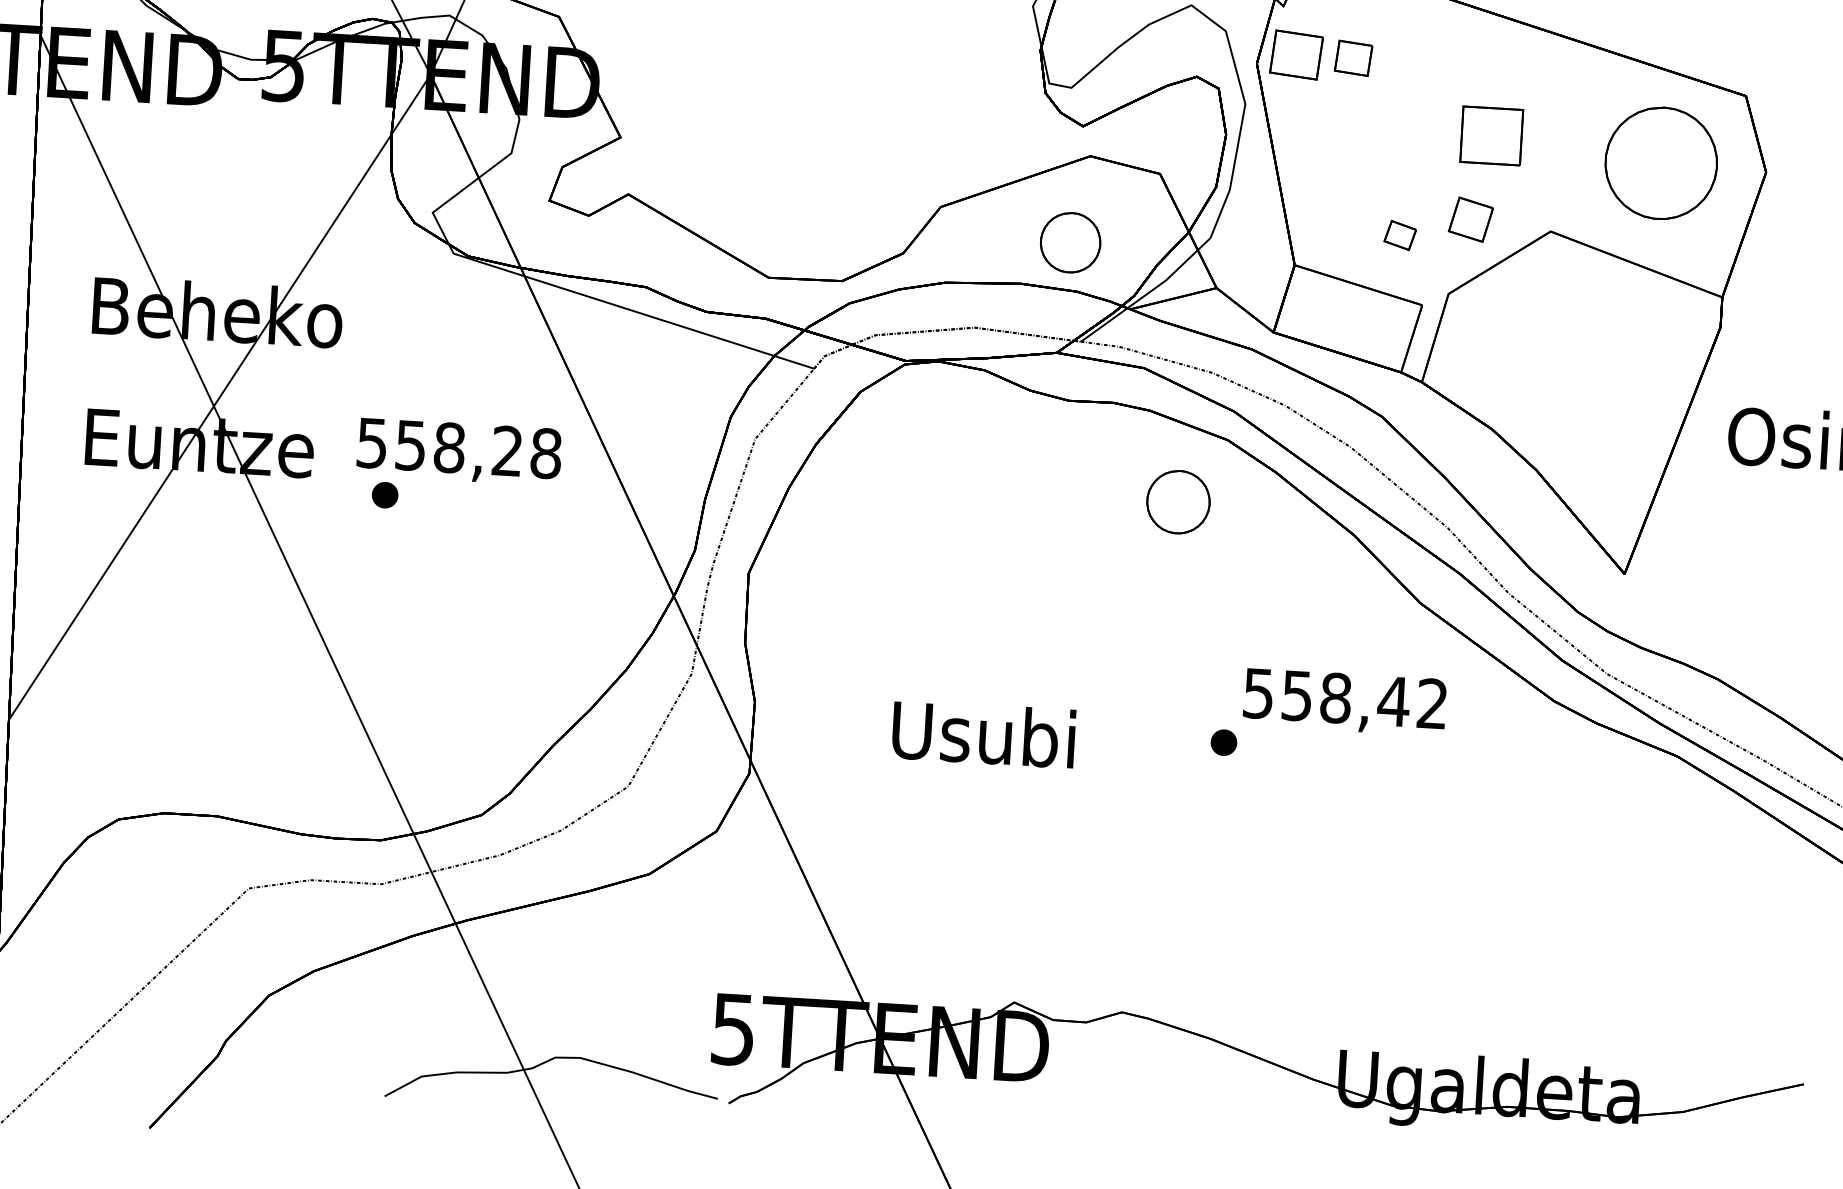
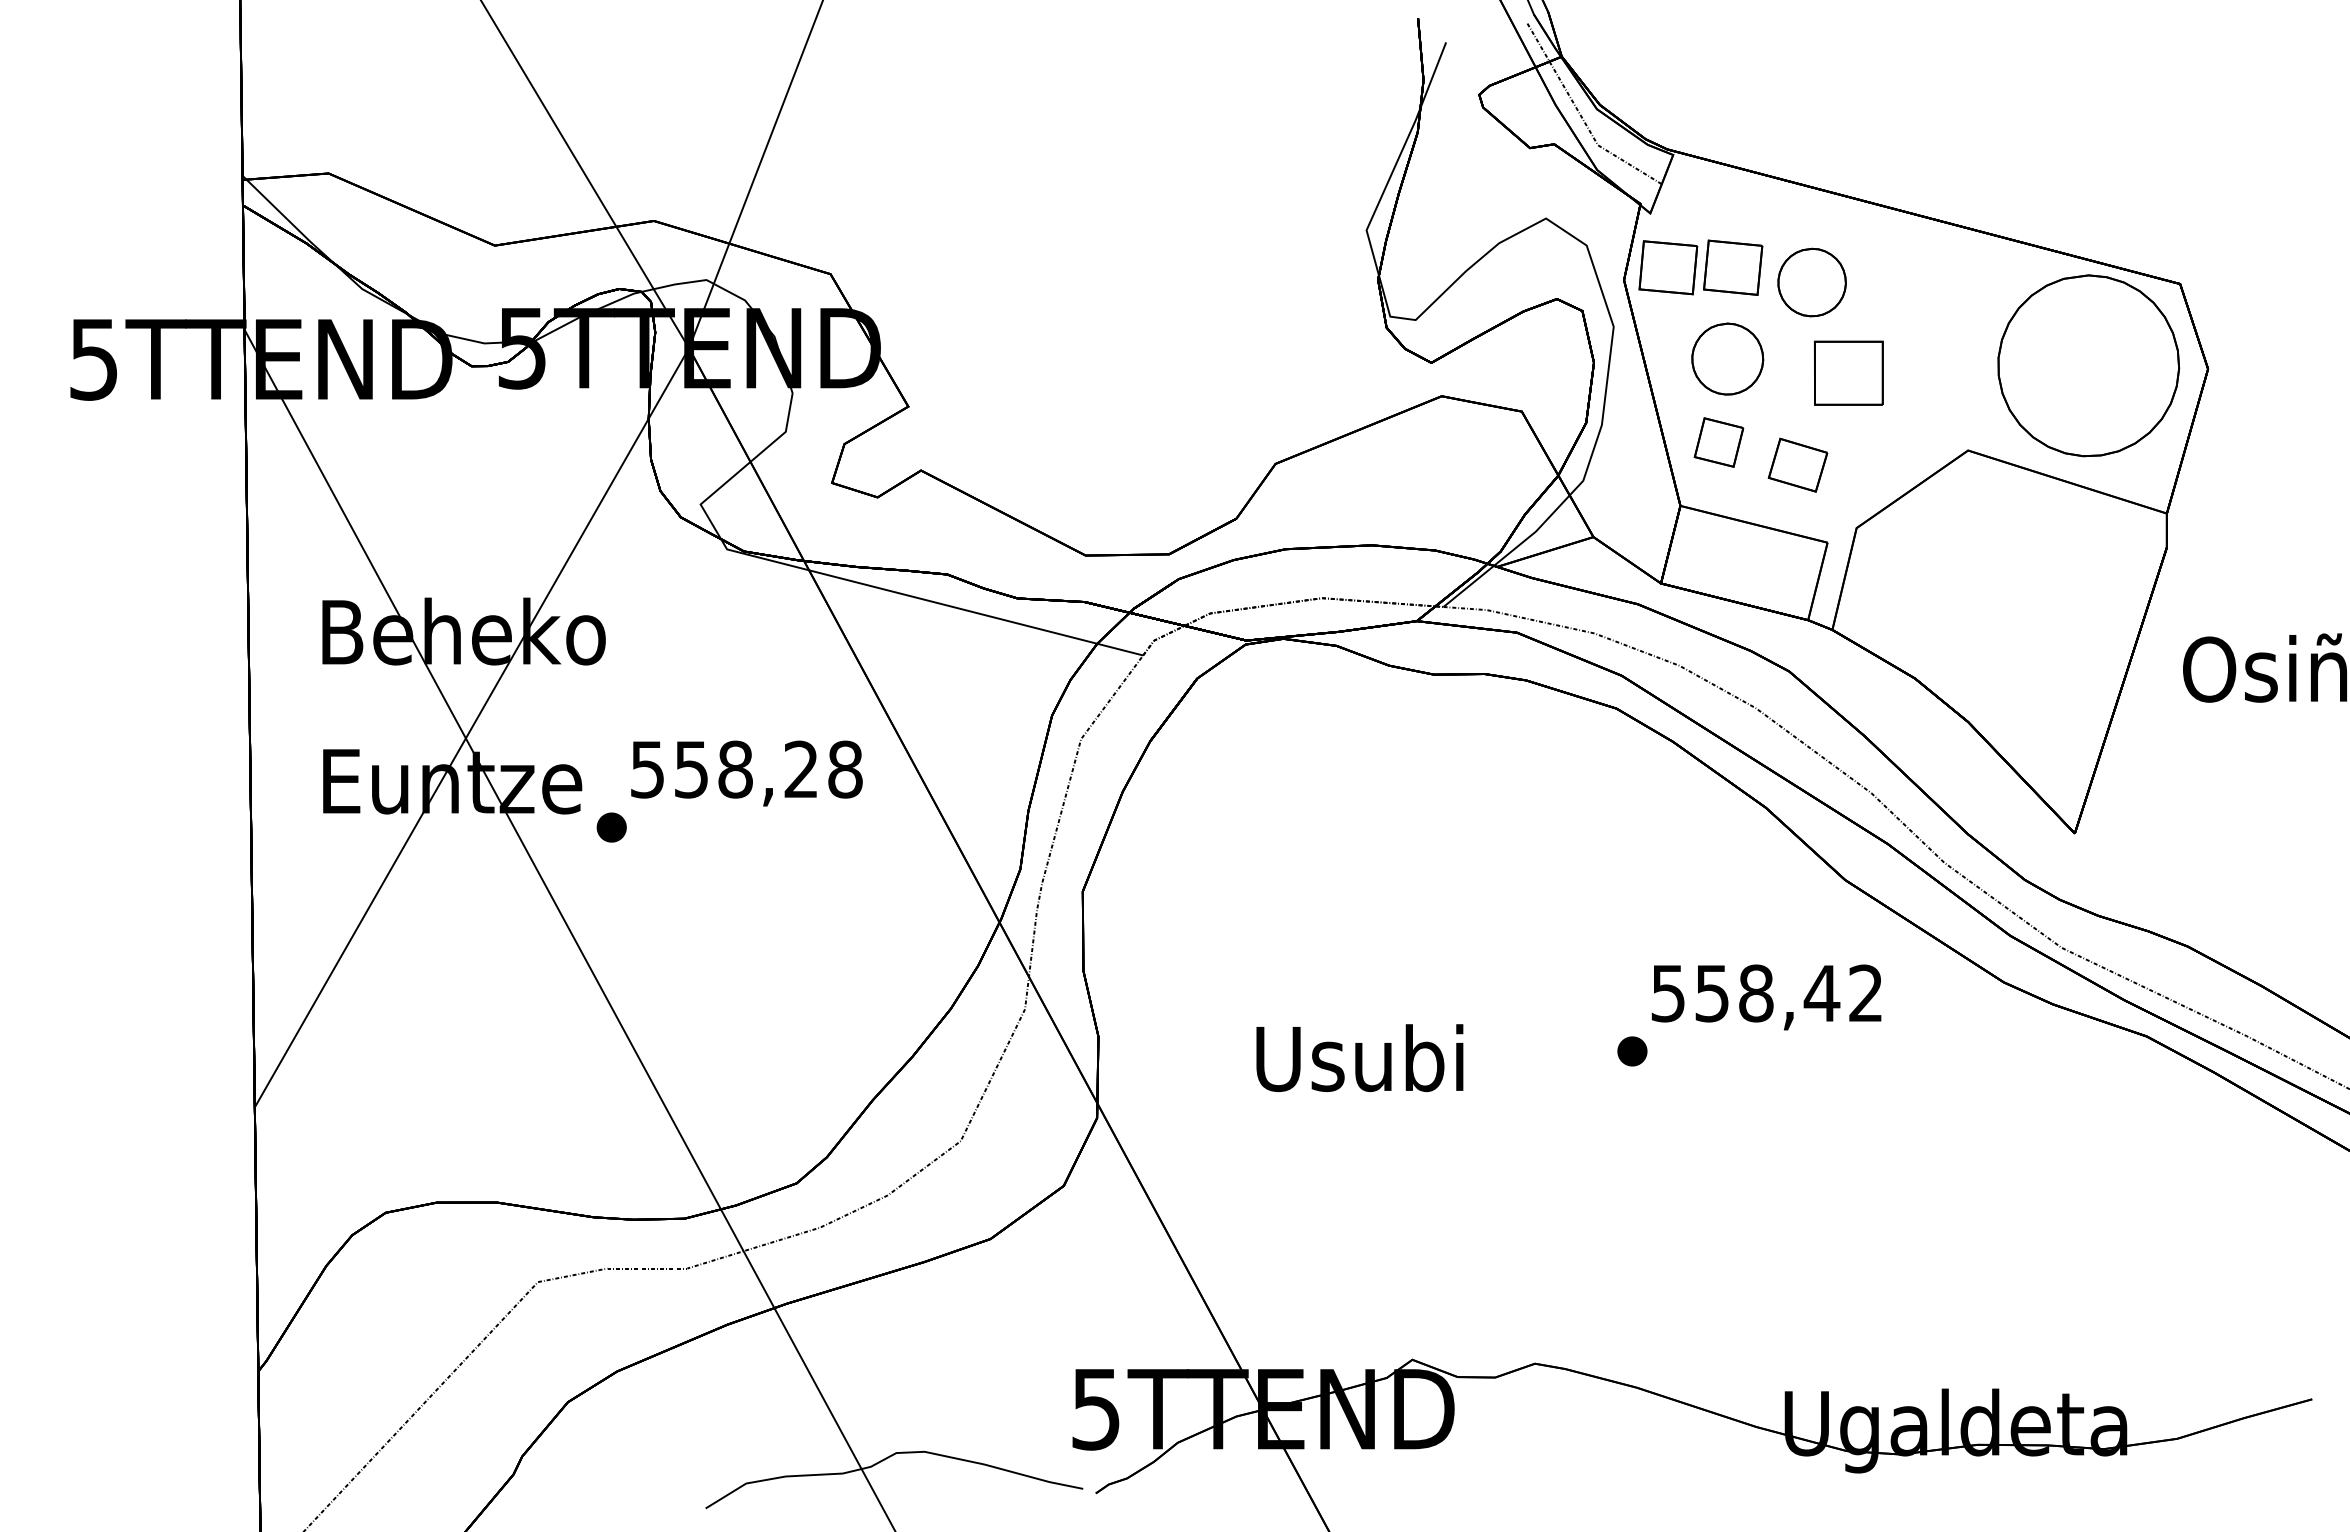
part: (1353, 58) -> (1733, 267), size x1.43
part: (1491, 135) -> (1848, 372), moved
part: (1661, 163) -> (2088, 365), size x1.43
part: (1470, 219) -> (1718, 442), moved
part: (1399, 234) -> (1797, 464), size x1.67
part: (1070, 242) -> (1811, 282), moved
part: (384, 495) -> (611, 827), moved
part: (1178, 501) -> (1727, 358), moved

